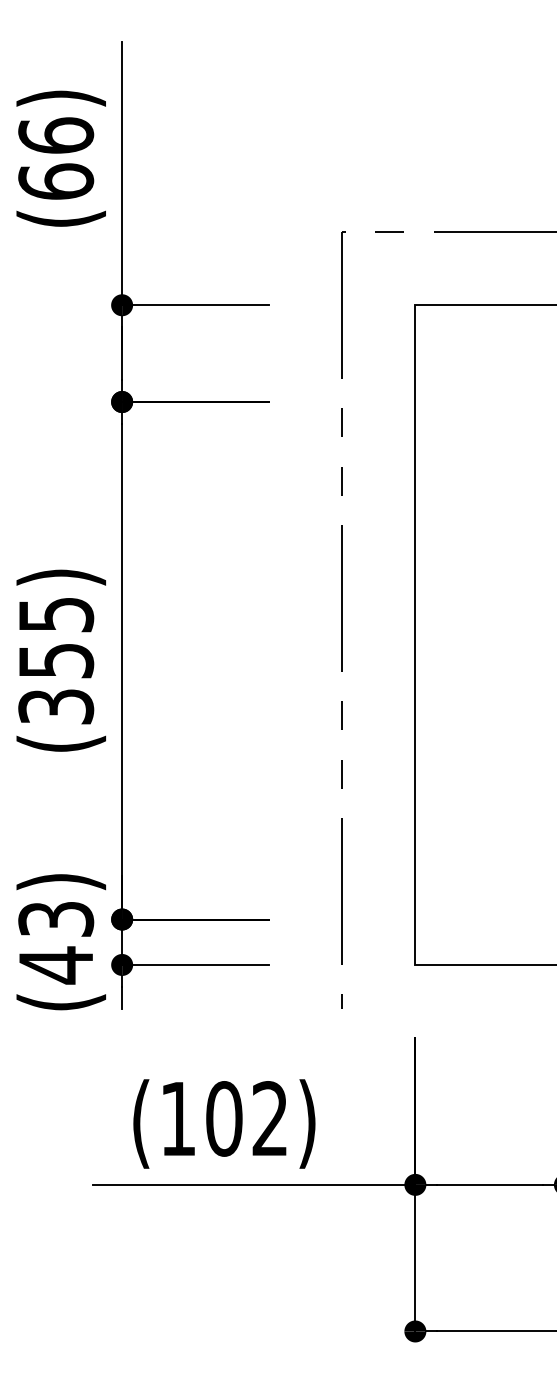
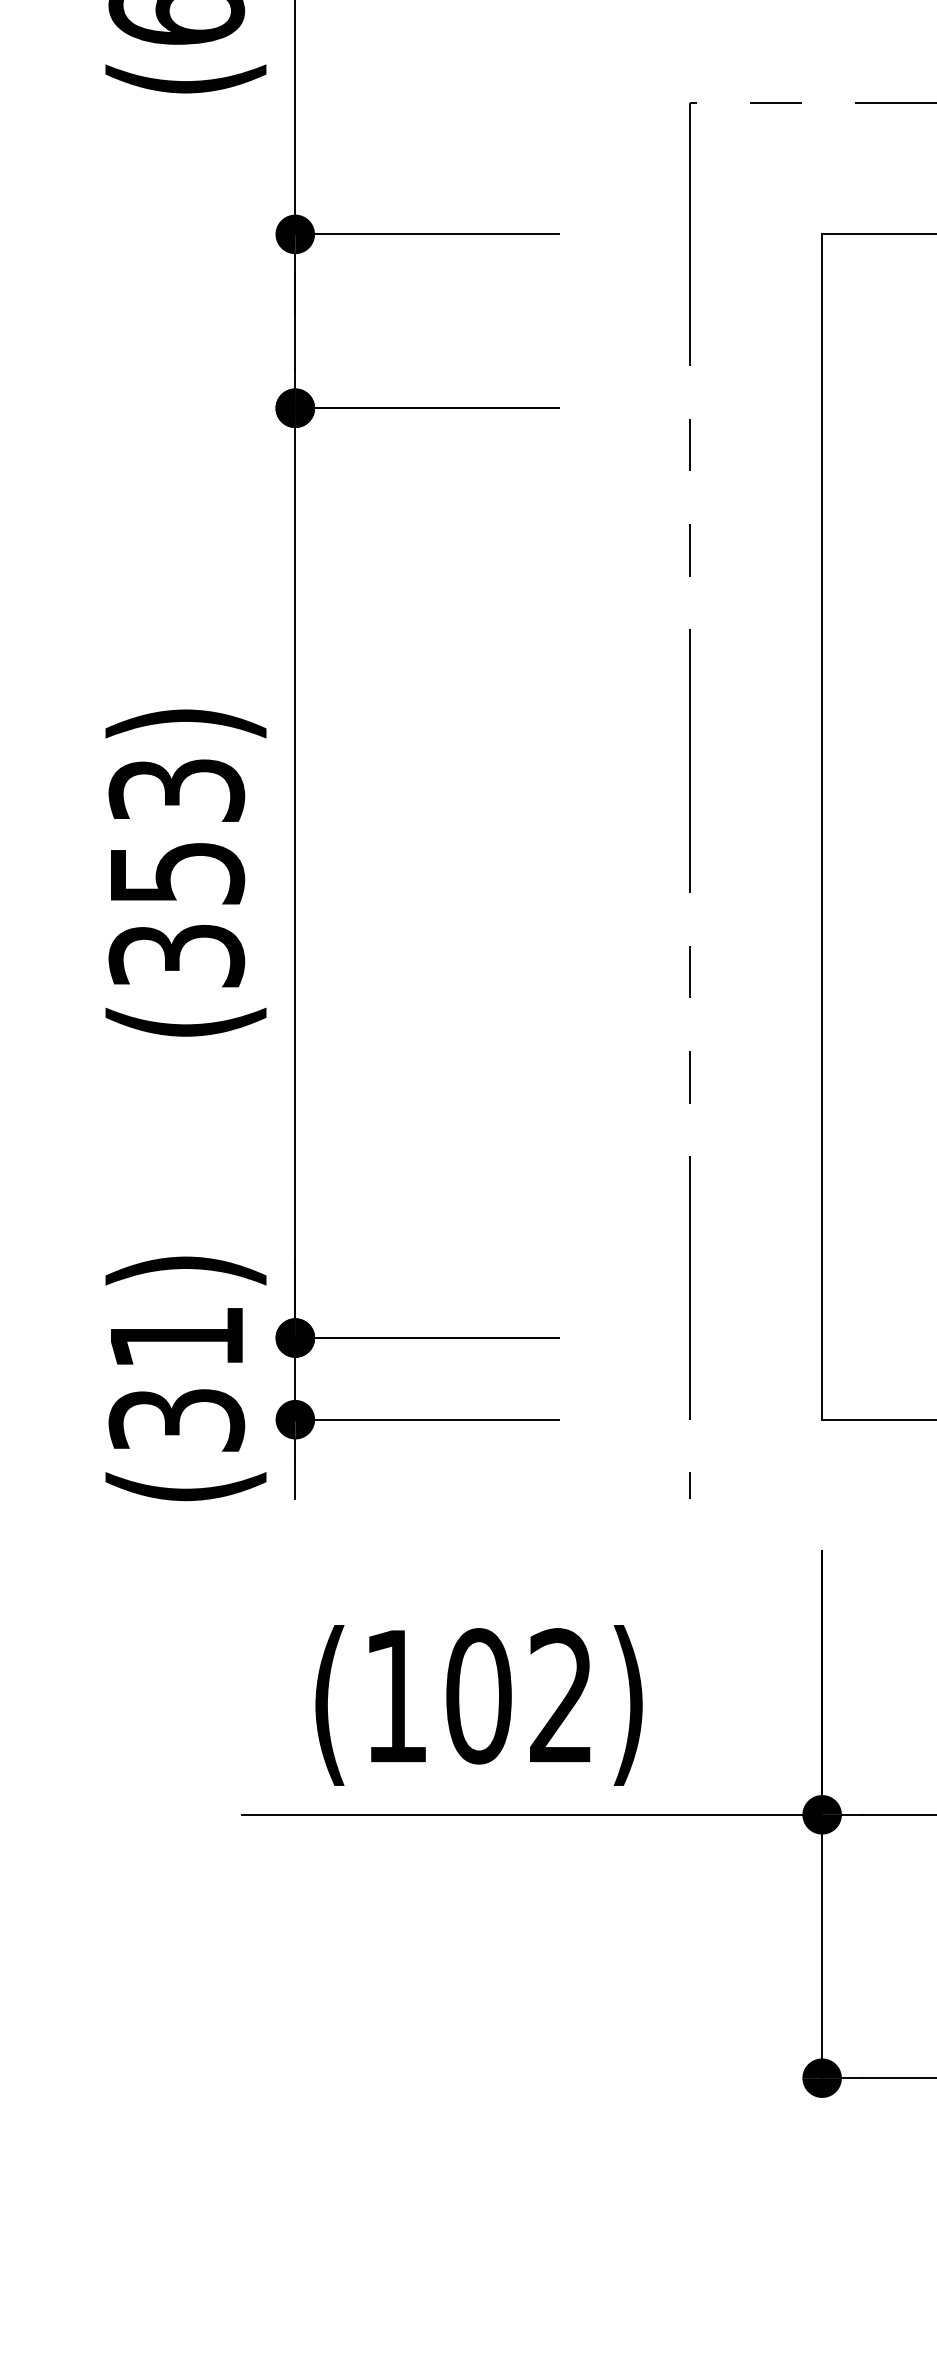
text: (55, 614) -> (175, 789), (355) -> (353)
text: (56, 943) -> (177, 1381), (43) -> (31)

